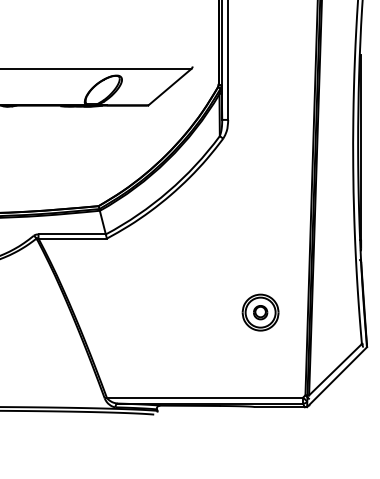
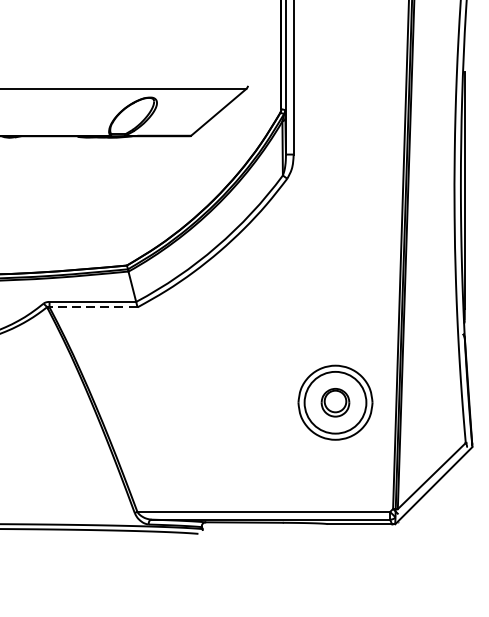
line: (72, 238) -> (93, 307), solid -> dashed
part: (260, 312) -> (335, 402), size x1.6

